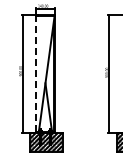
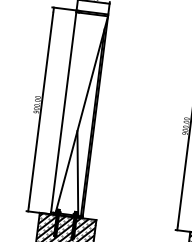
line: (36, 73) -> (64, 112), dashed -> solid

